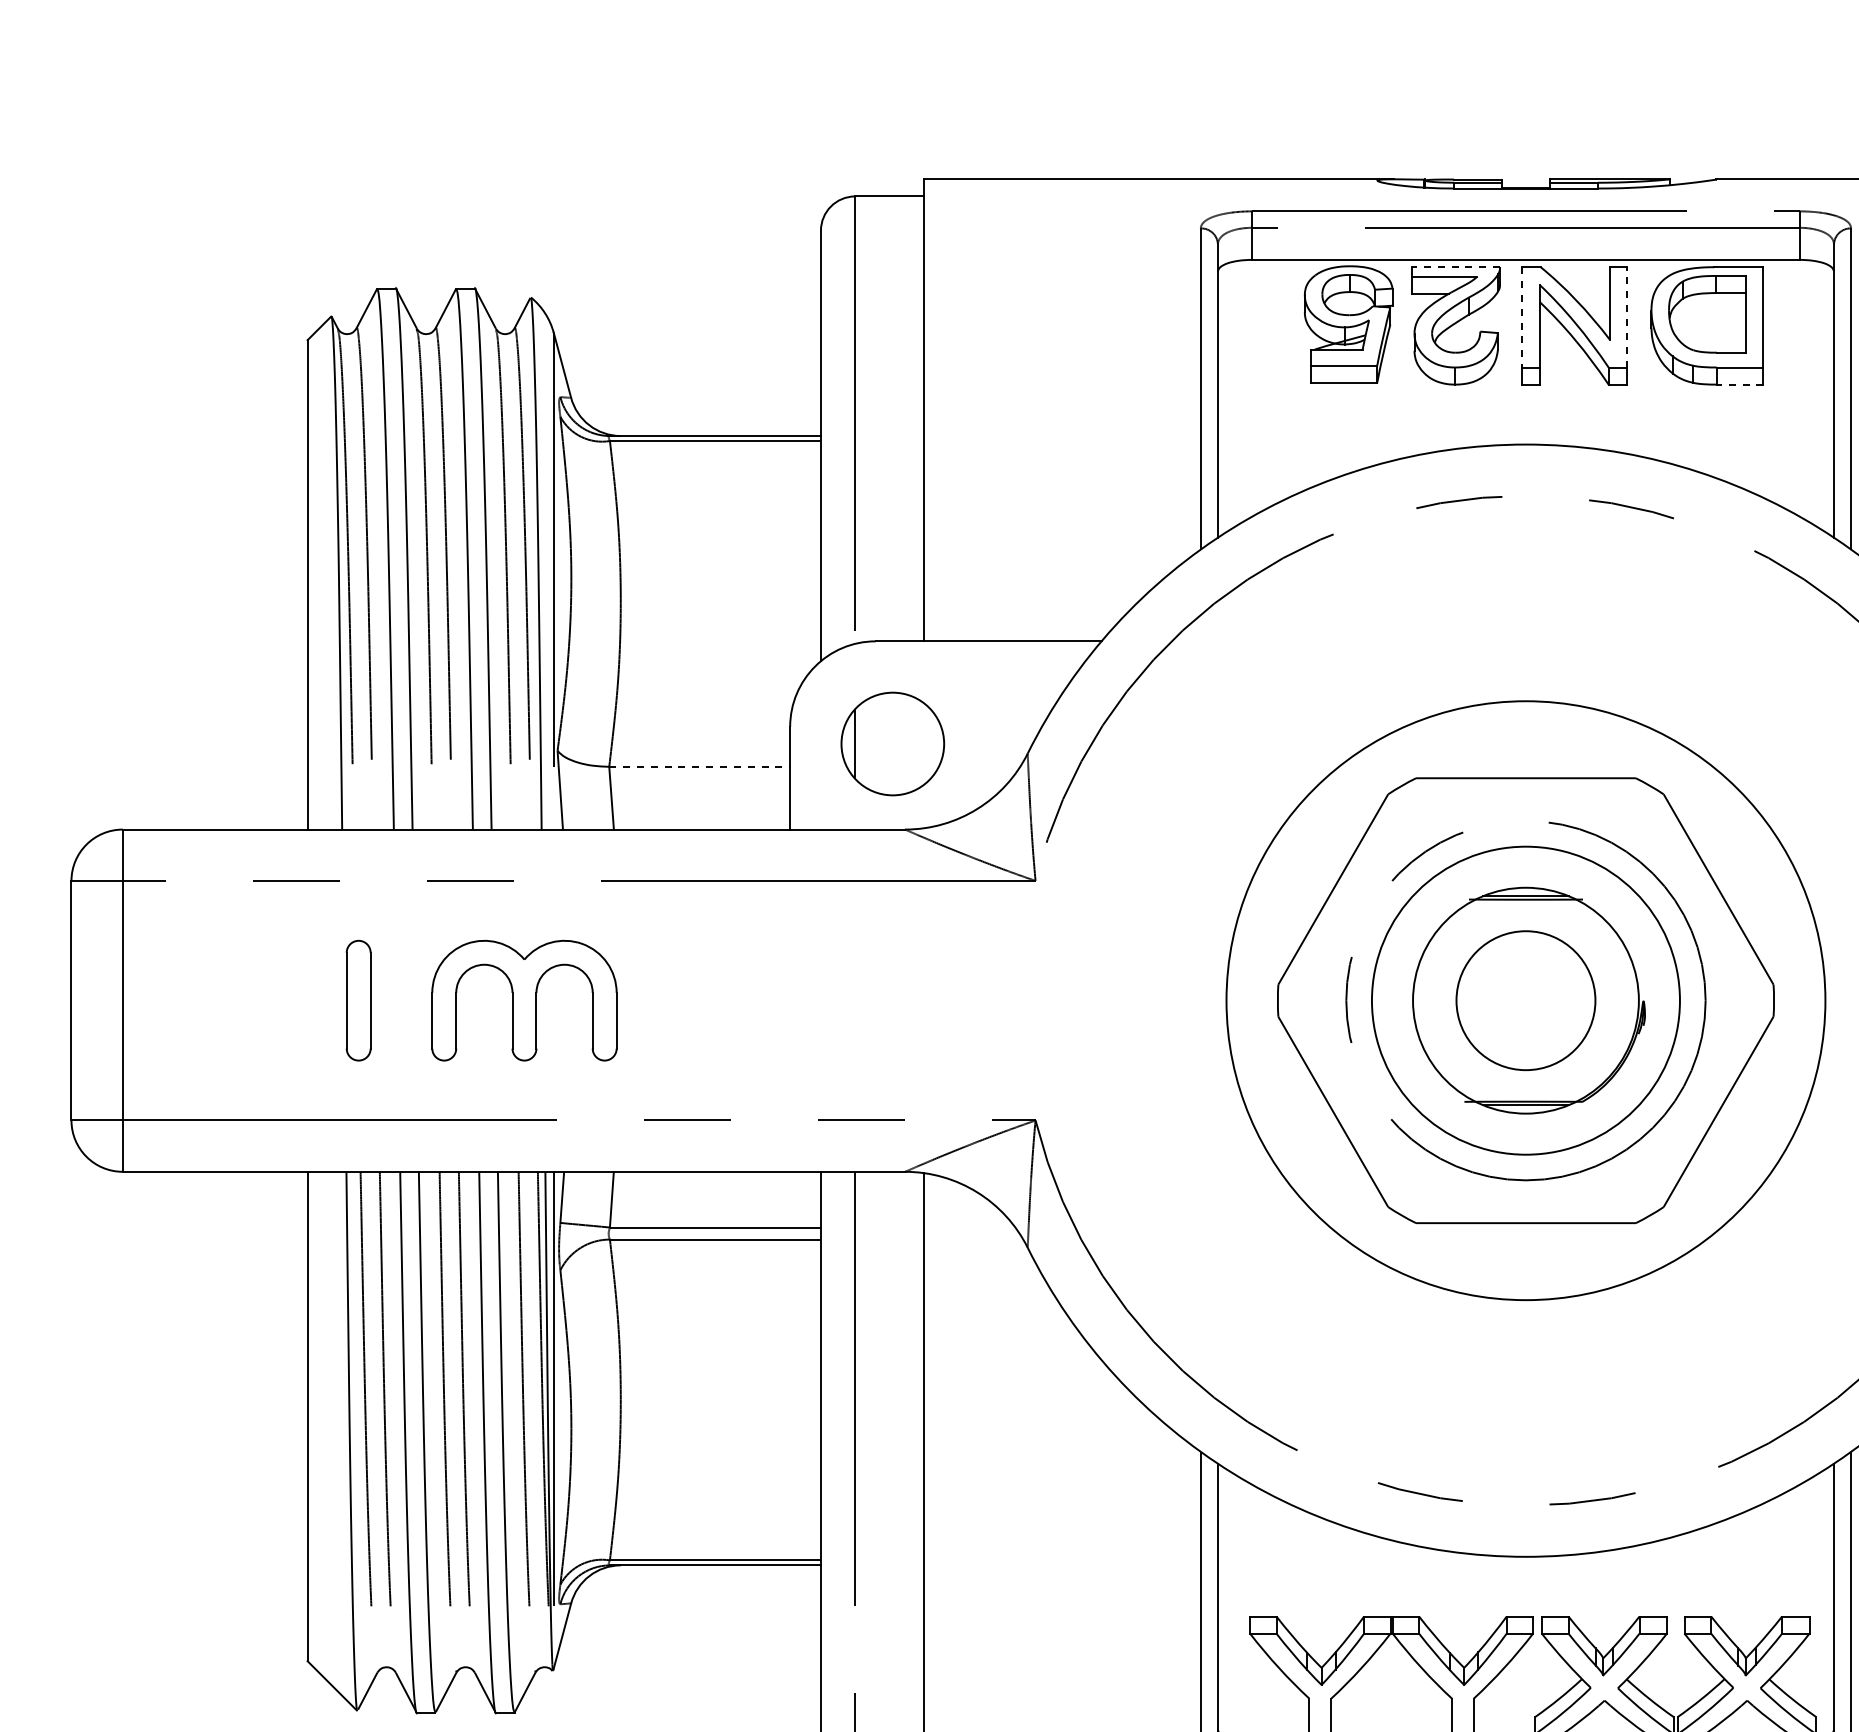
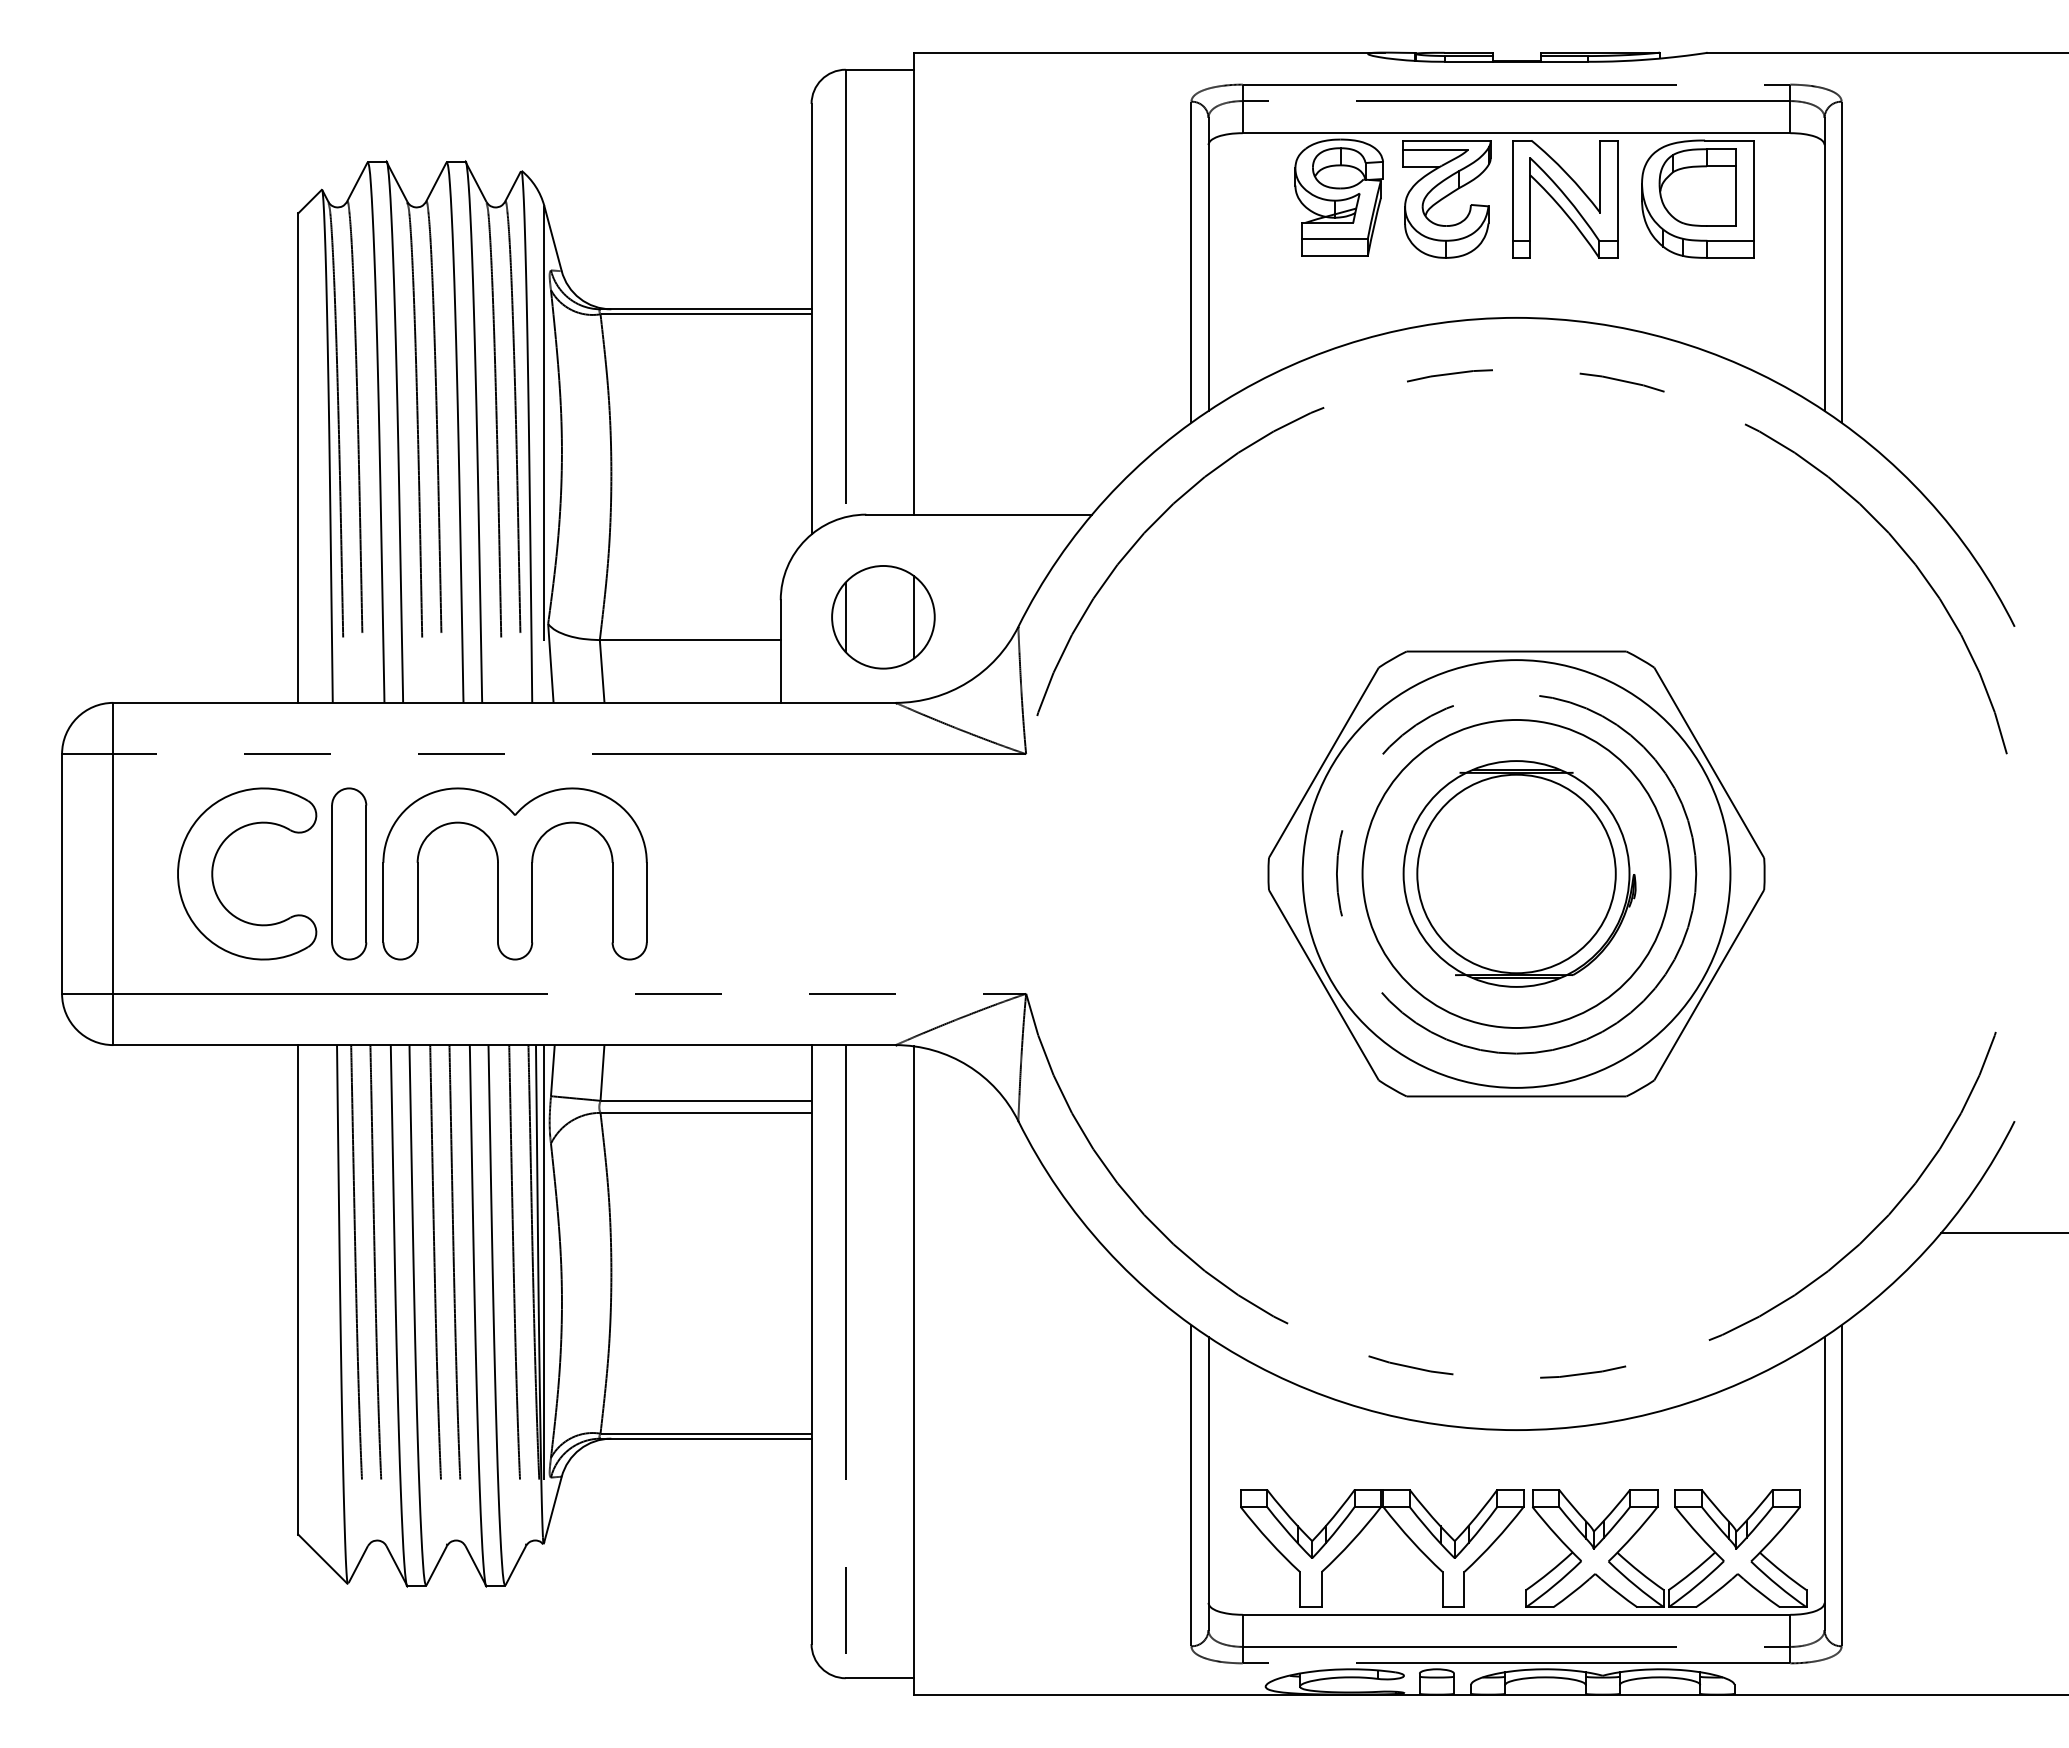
line: (1455, 267) -> (1446, 140), dashed -> solid
line: (1626, 317) -> (1617, 190), dashed -> solid
line: (1521, 318) -> (1512, 191), dashed -> solid
line: (1739, 384) -> (1730, 257), dashed -> solid
line: (923, 744) -> (914, 617), added
line: (699, 767) -> (690, 640), dashed -> solid
part: (222, 1000) -> (213, 873), added
part: (358, 1000) -> (349, 873), size x1.43
part: (523, 1000) -> (514, 873), size x1.43
circle: (1525, 1000) -> (1516, 873), size x0.71
circle: (1525, 1000) -> (1516, 873), size x1.43

